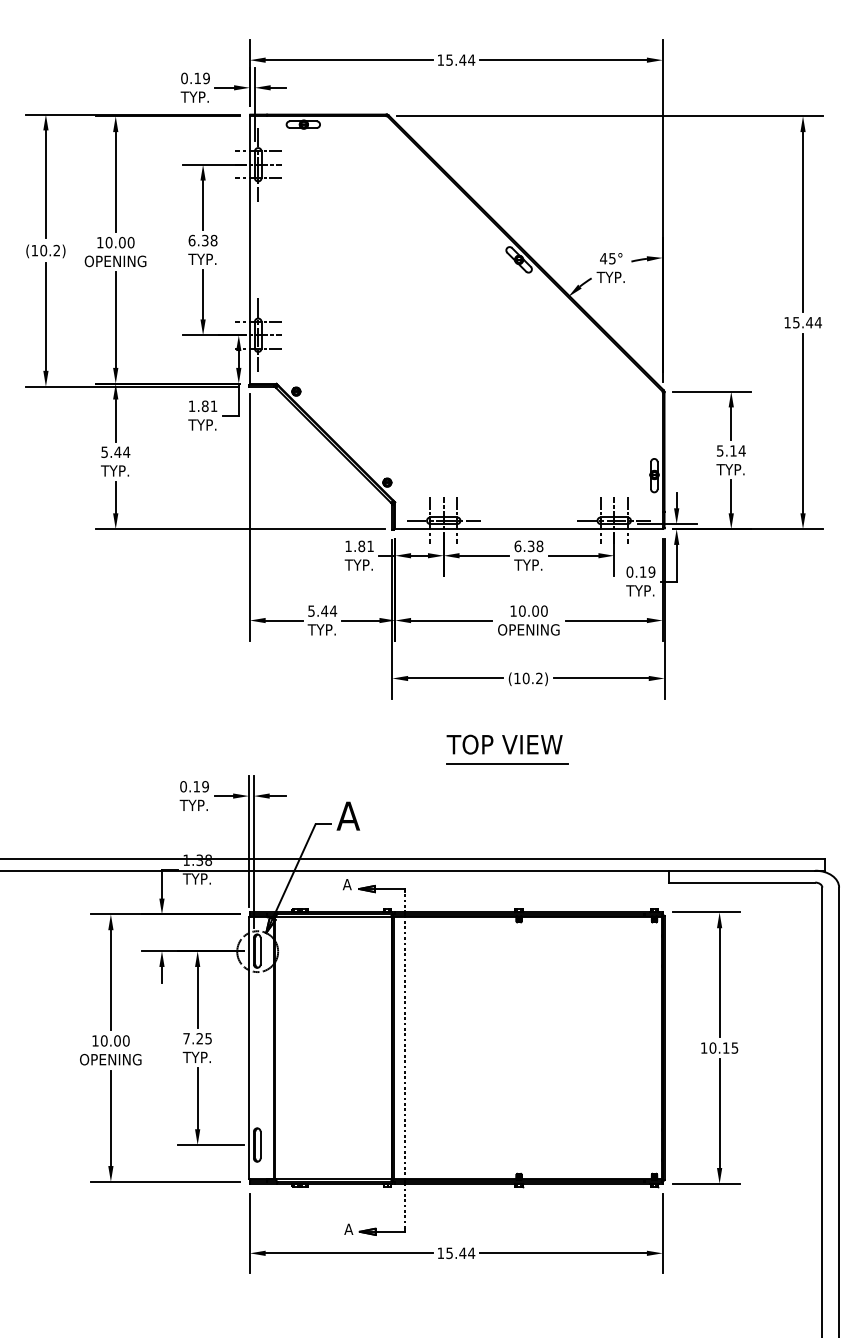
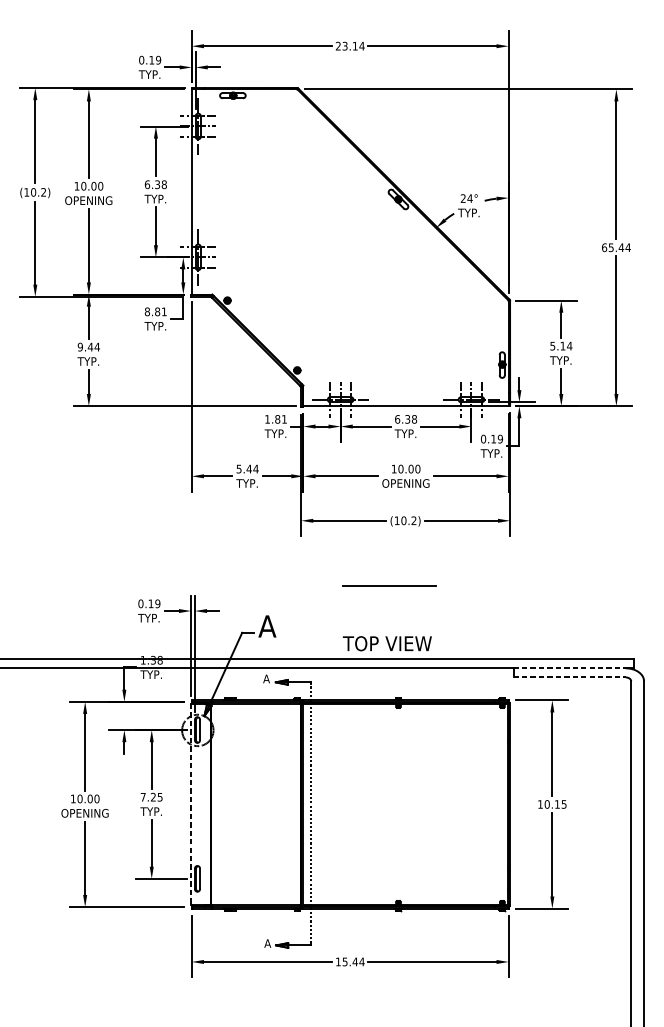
text: (451, 59) -> (346, 45), 15.44 -> 23.14
text: (607, 258) -> (466, 198), 45° -> 24°
text: (787, 322) -> (604, 247), 15.44 -> 65.44
text: (191, 406) -> (147, 312), 1.81 -> 8.81
text: (104, 451) -> (80, 346), 5.44 -> 9.44
text: (504, 744) -> (387, 643), moved
line: (742, 870) -> (569, 668), solid -> dashed
line: (742, 882) -> (569, 677), solid -> dashed
line: (248, 1048) -> (190, 804), solid -> dashed

